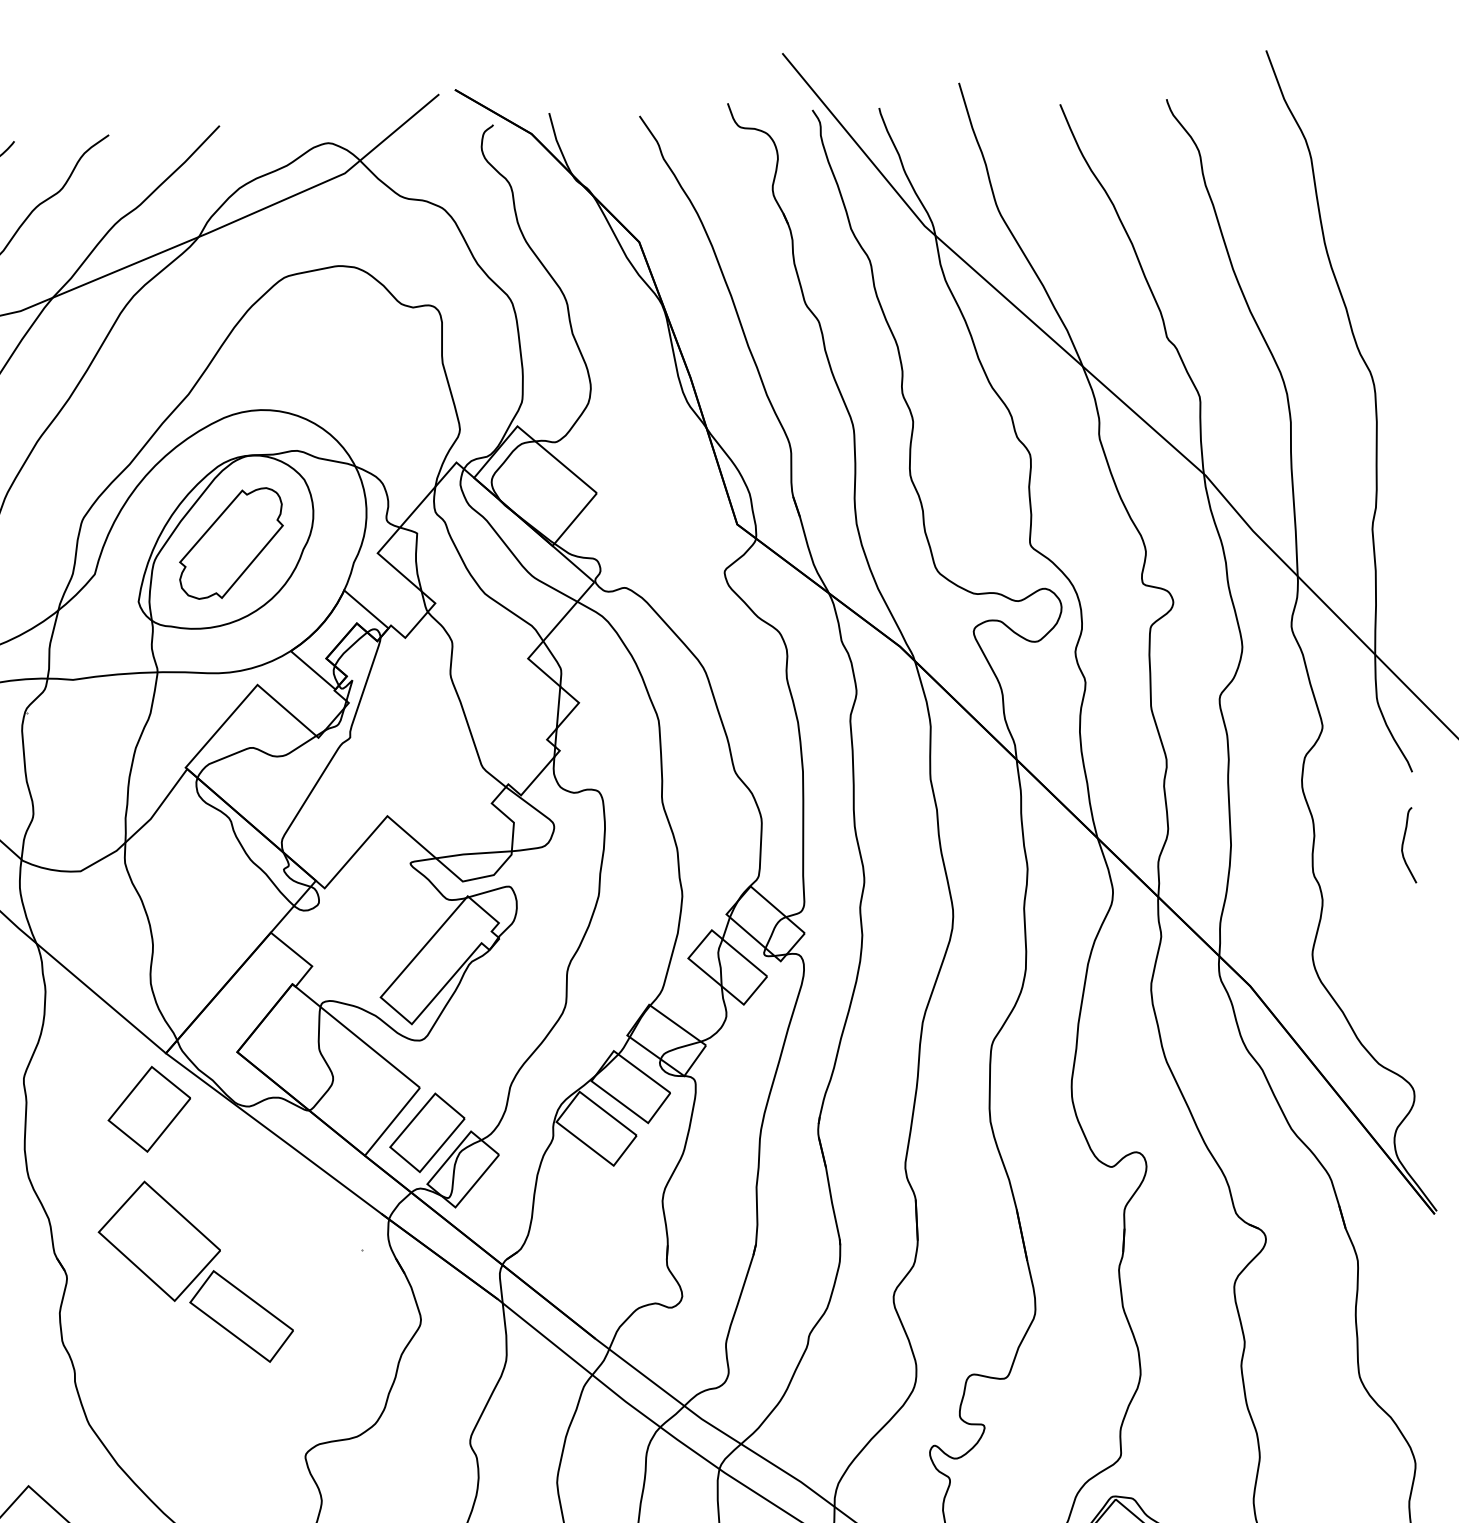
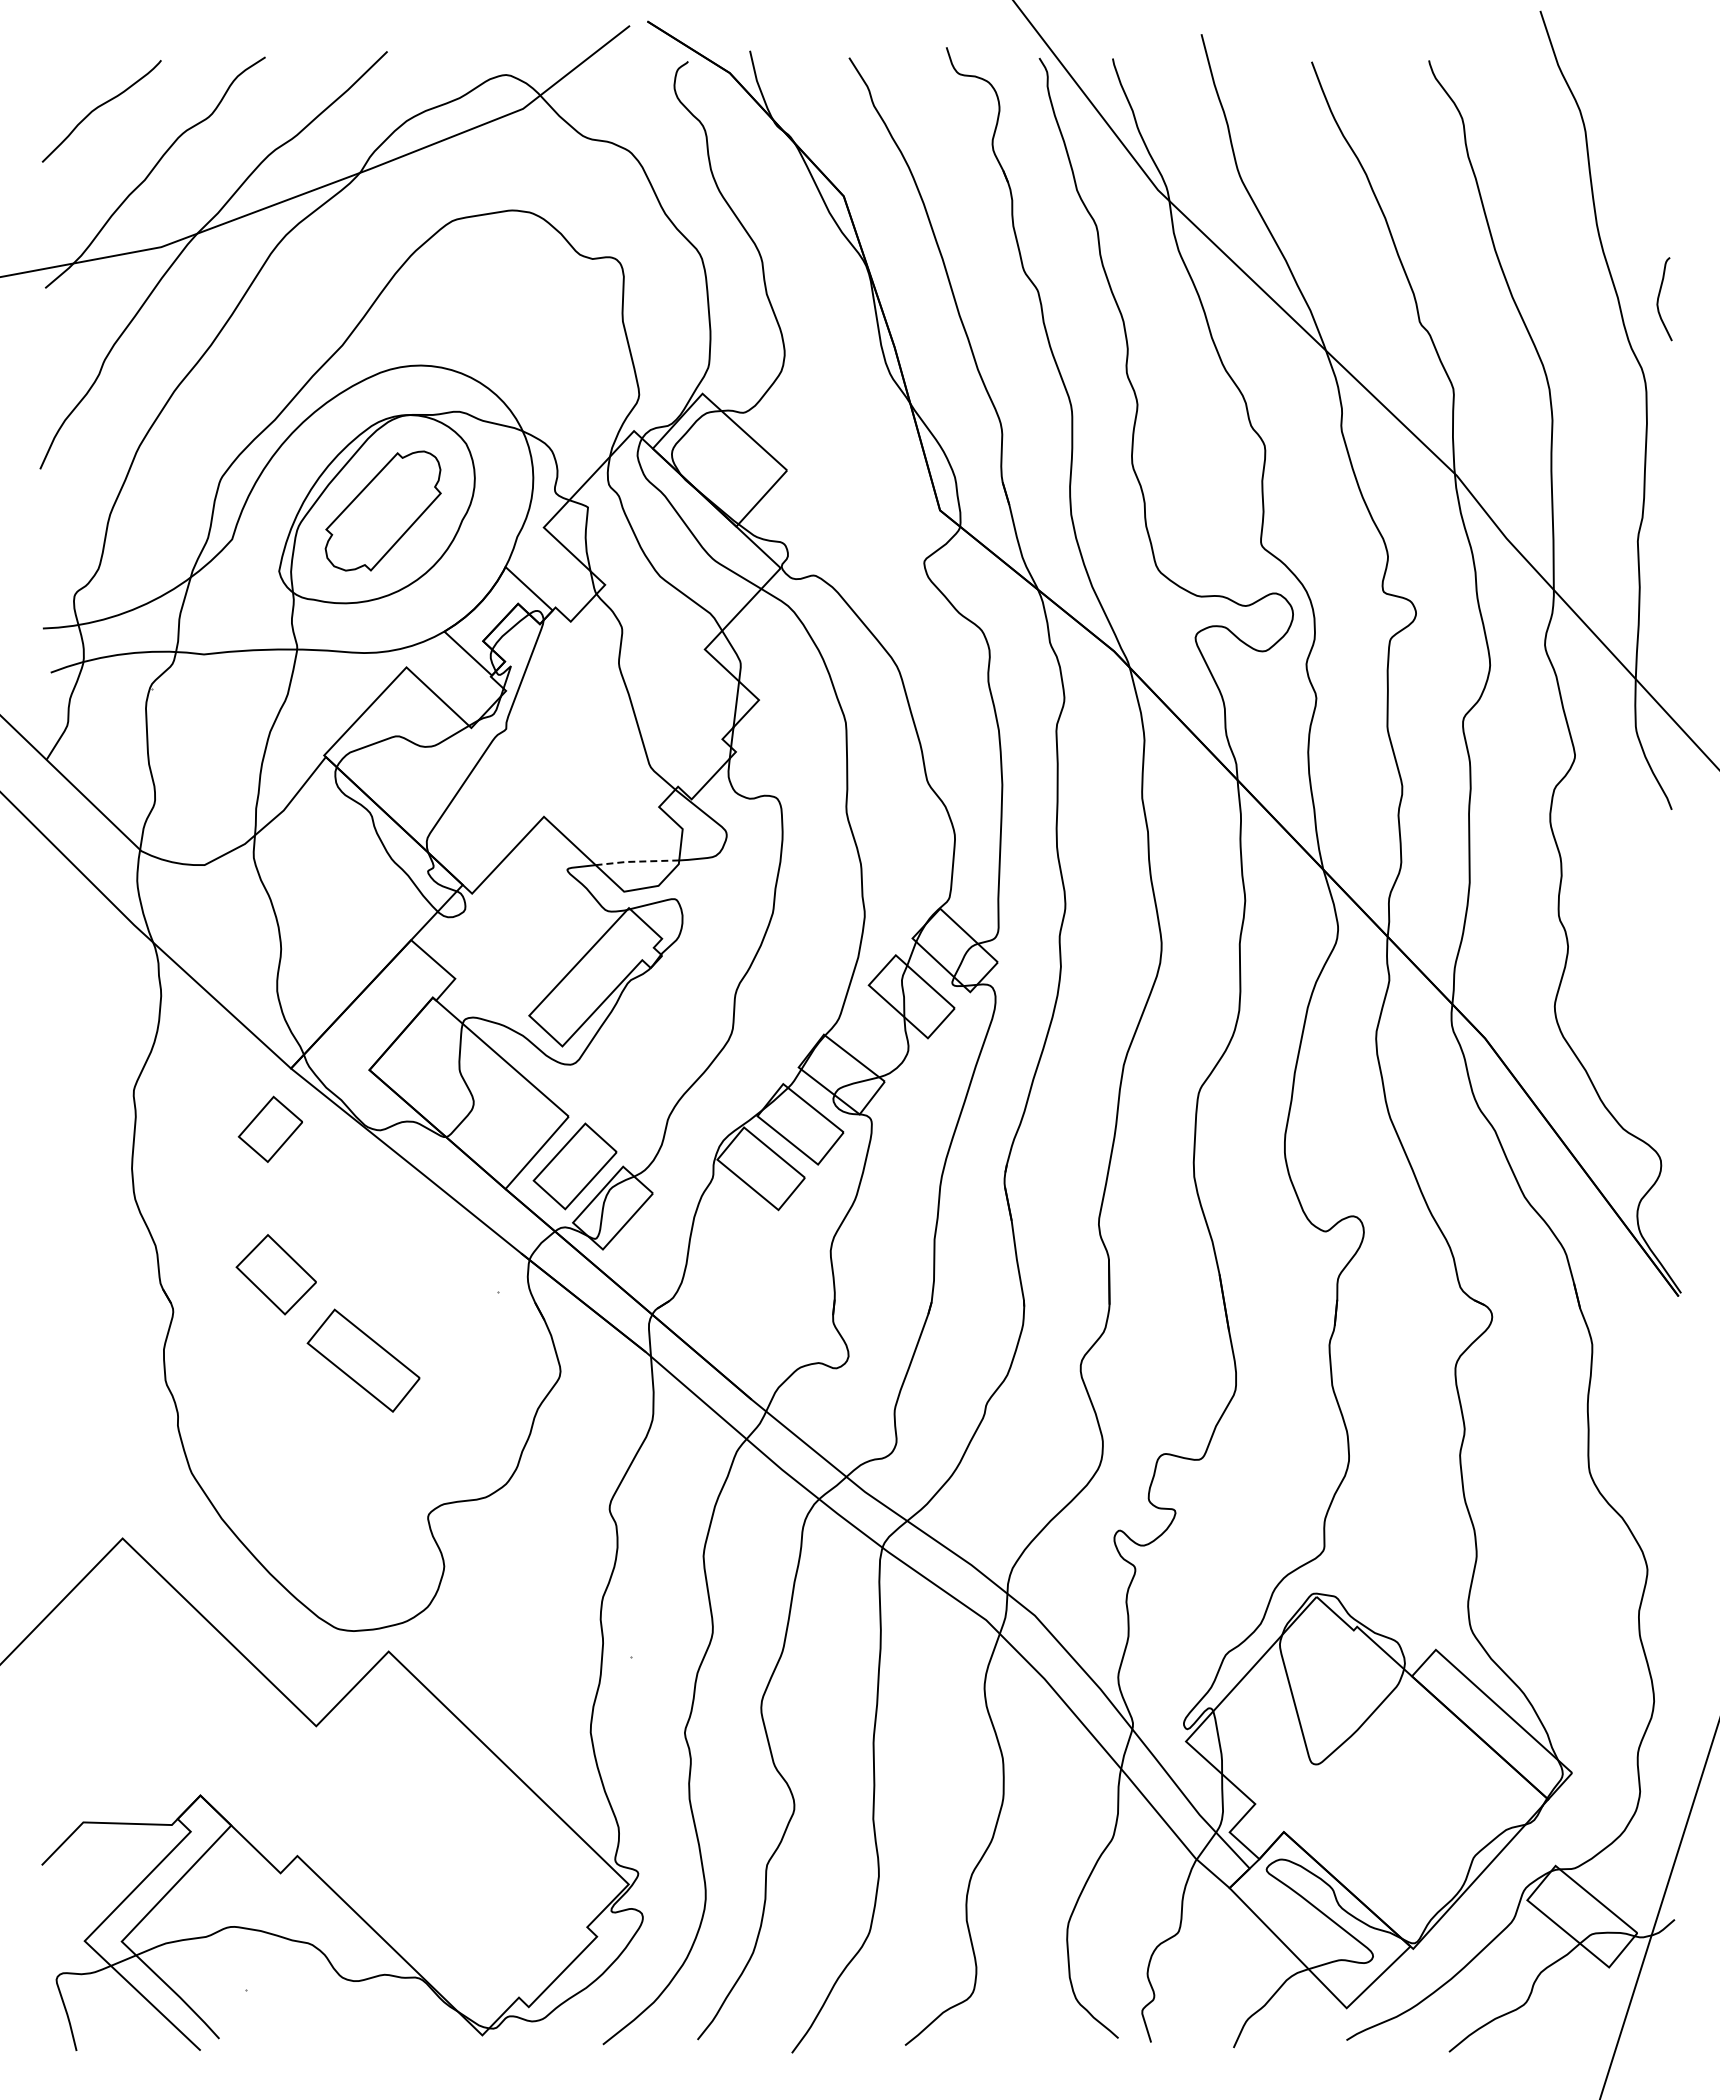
curve: (1403, 844) -> (1659, 297), moved
line: (473, 853) -> (636, 861), solid -> dashed
part: (149, 1109) -> (270, 1129), size x0.7
part: (159, 1241) -> (276, 1274), size x0.6

